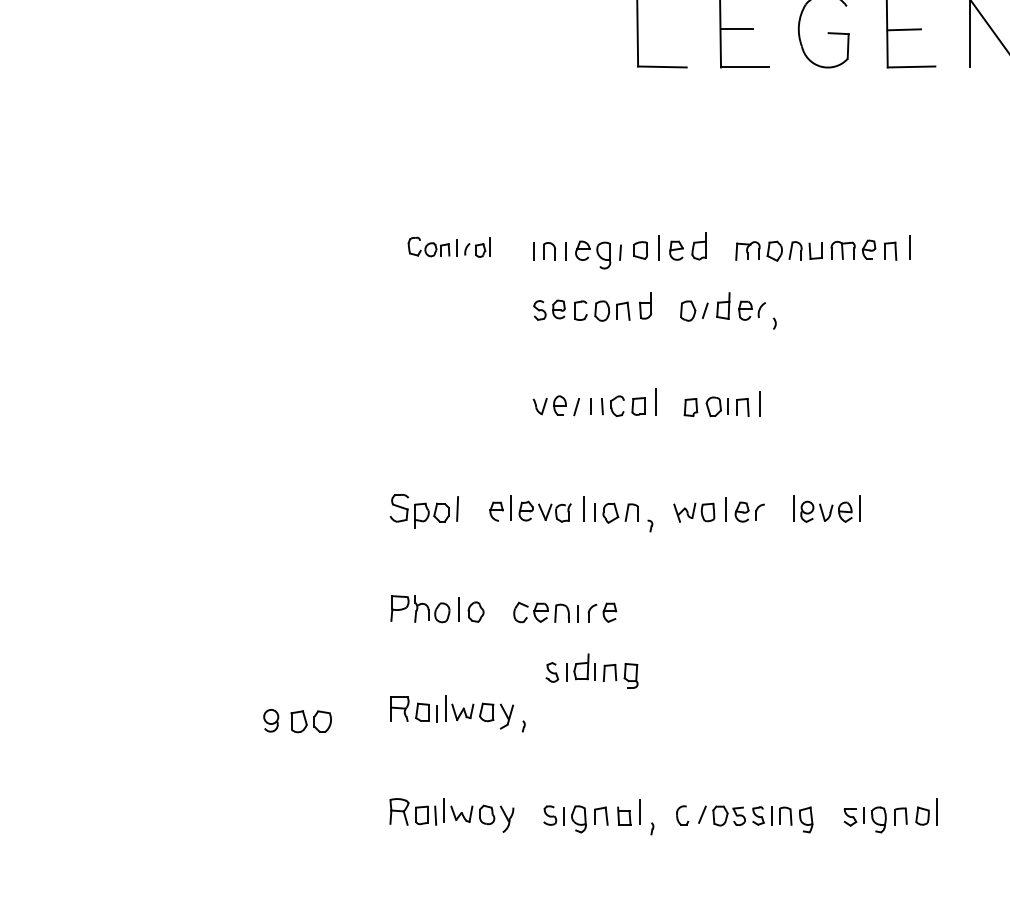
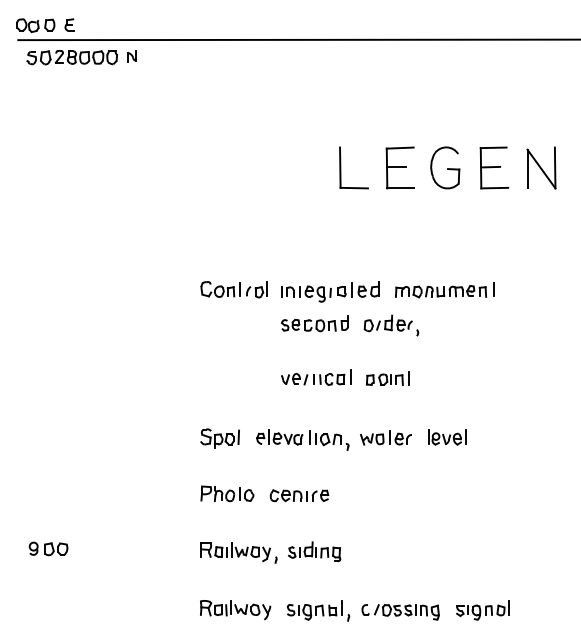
part: (448, 246) -> (233, 289), size x1.43
part: (591, 670) -> (314, 551), moved
part: (297, 720) -> (48, 548), moved

